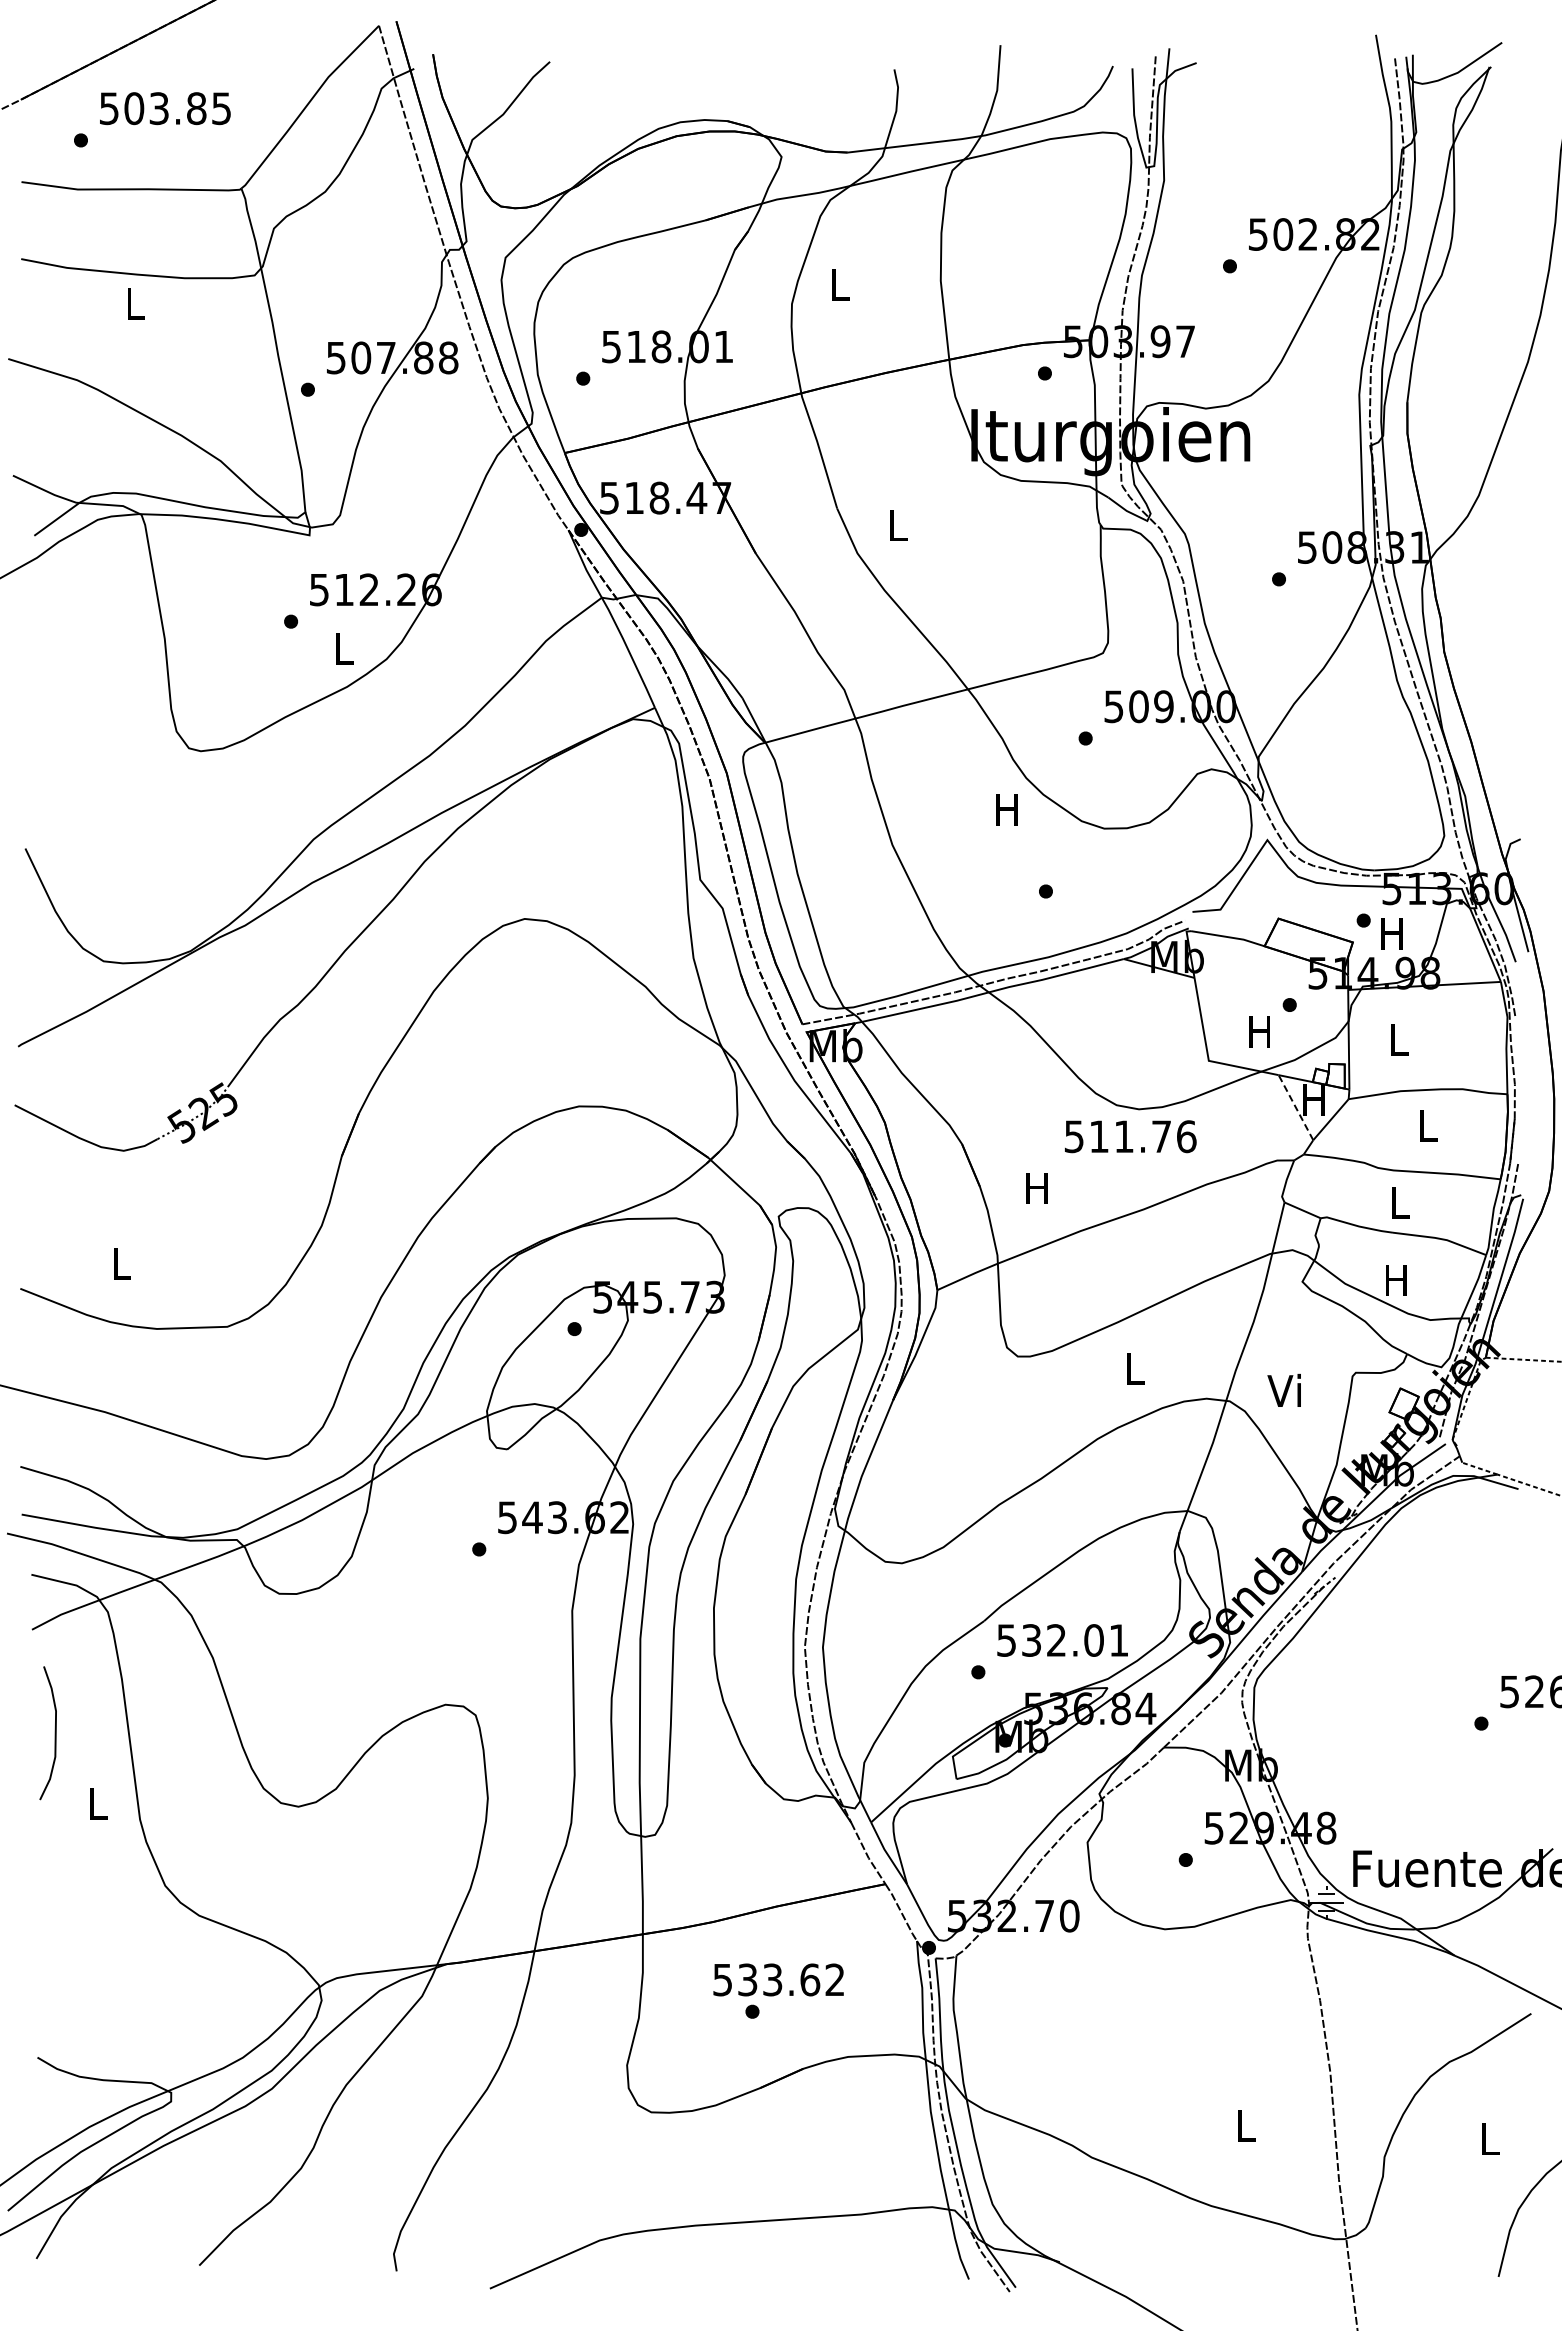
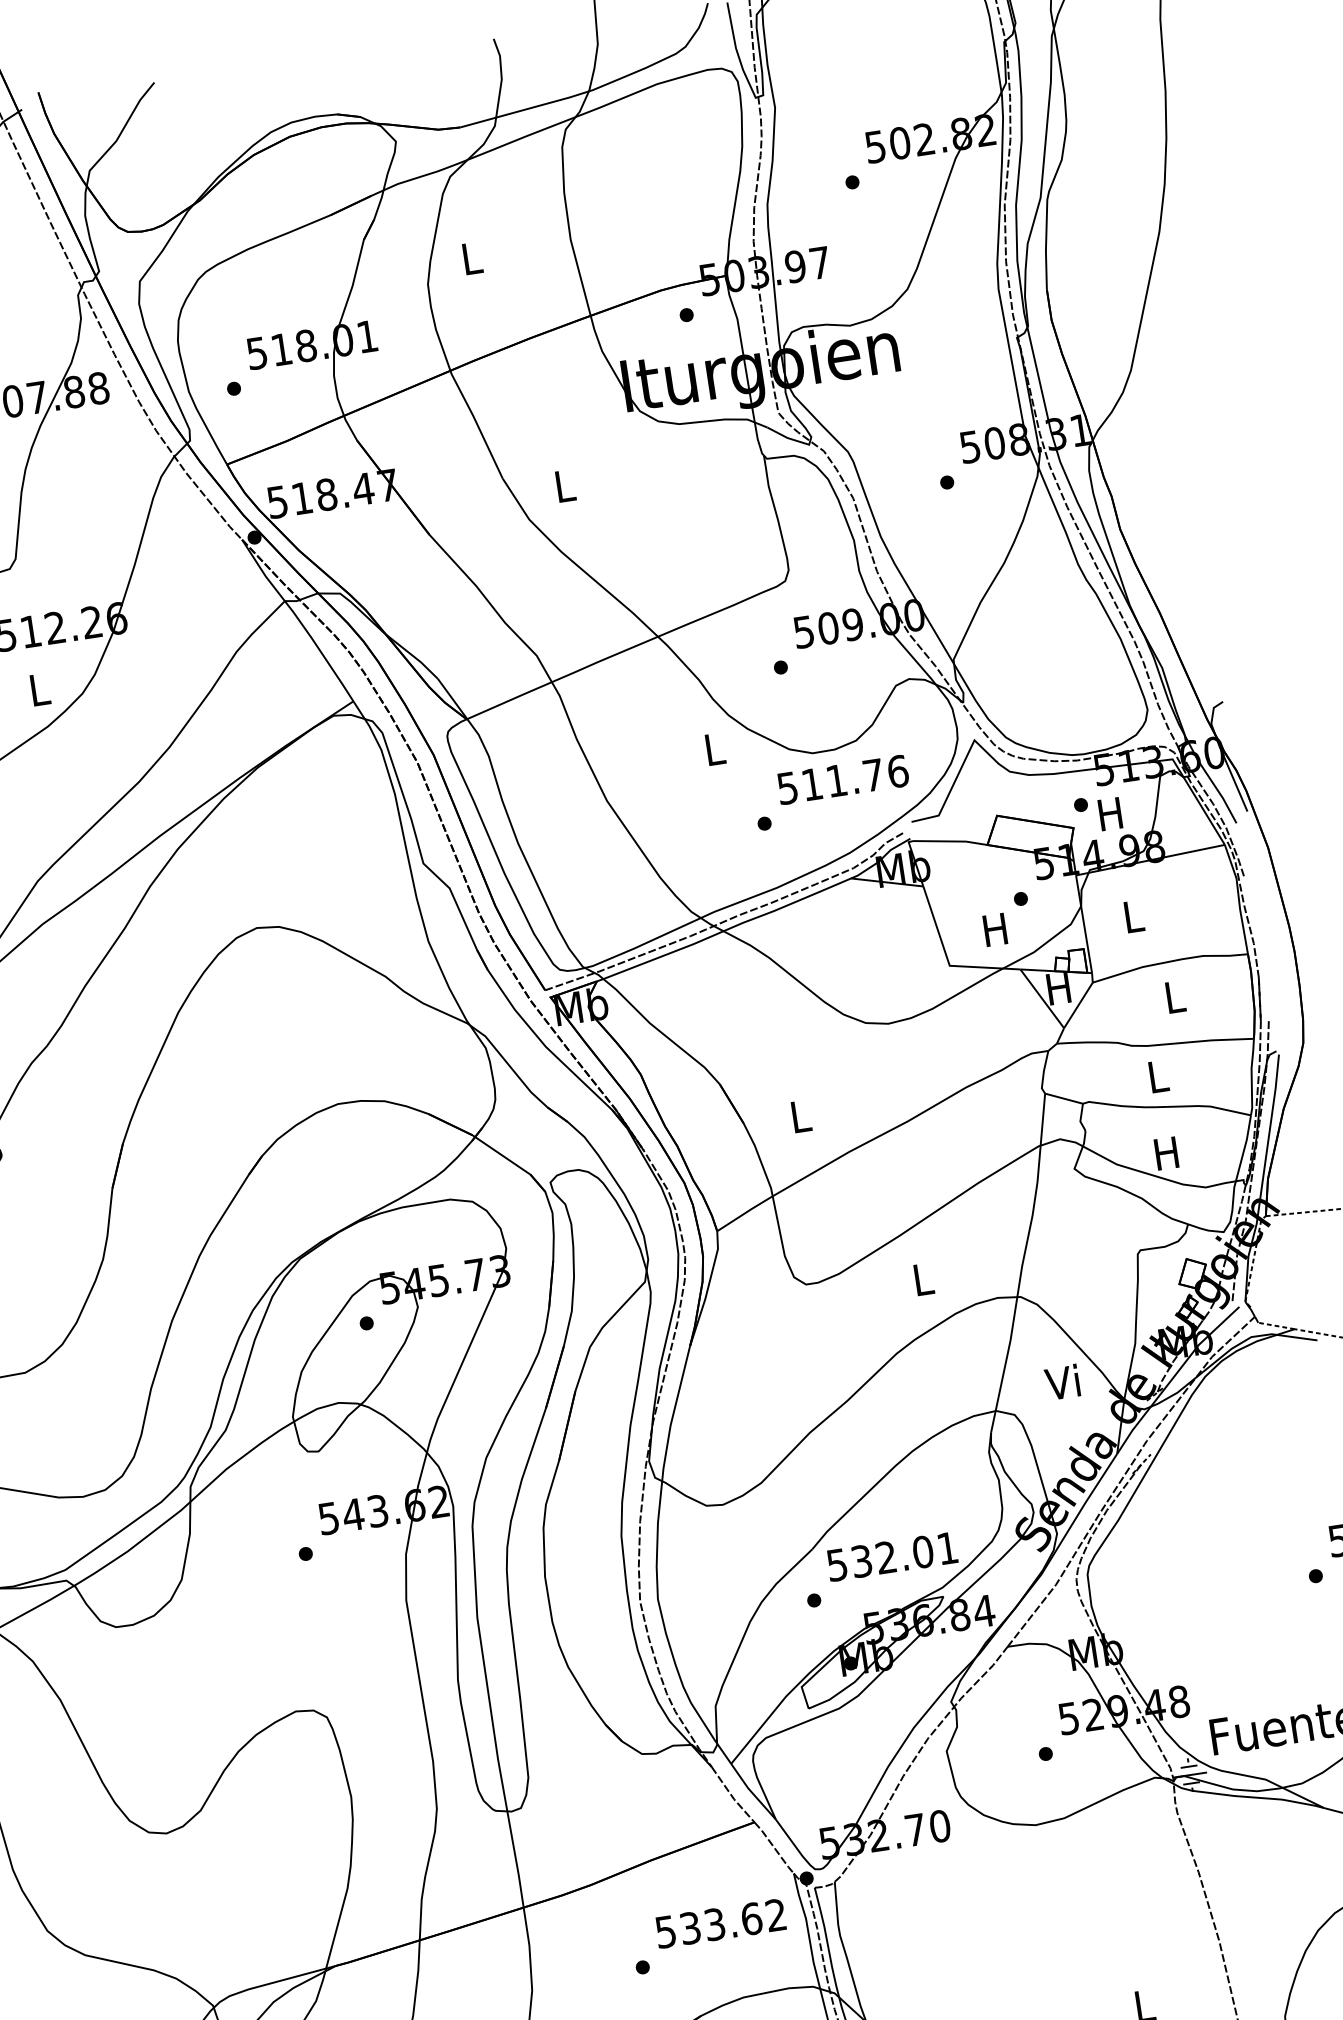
text: (1006, 809) -> (713, 749), H -> L
line: (1295, 1107) -> (1041, 998), dashed -> solid
text: (1130, 1136) -> (842, 779), moved
text: (1036, 1188) -> (799, 1116), H -> L
text: (1283, 1389) -> (1061, 1381), moved
text: (778, 1979) -> (720, 1923), moved

